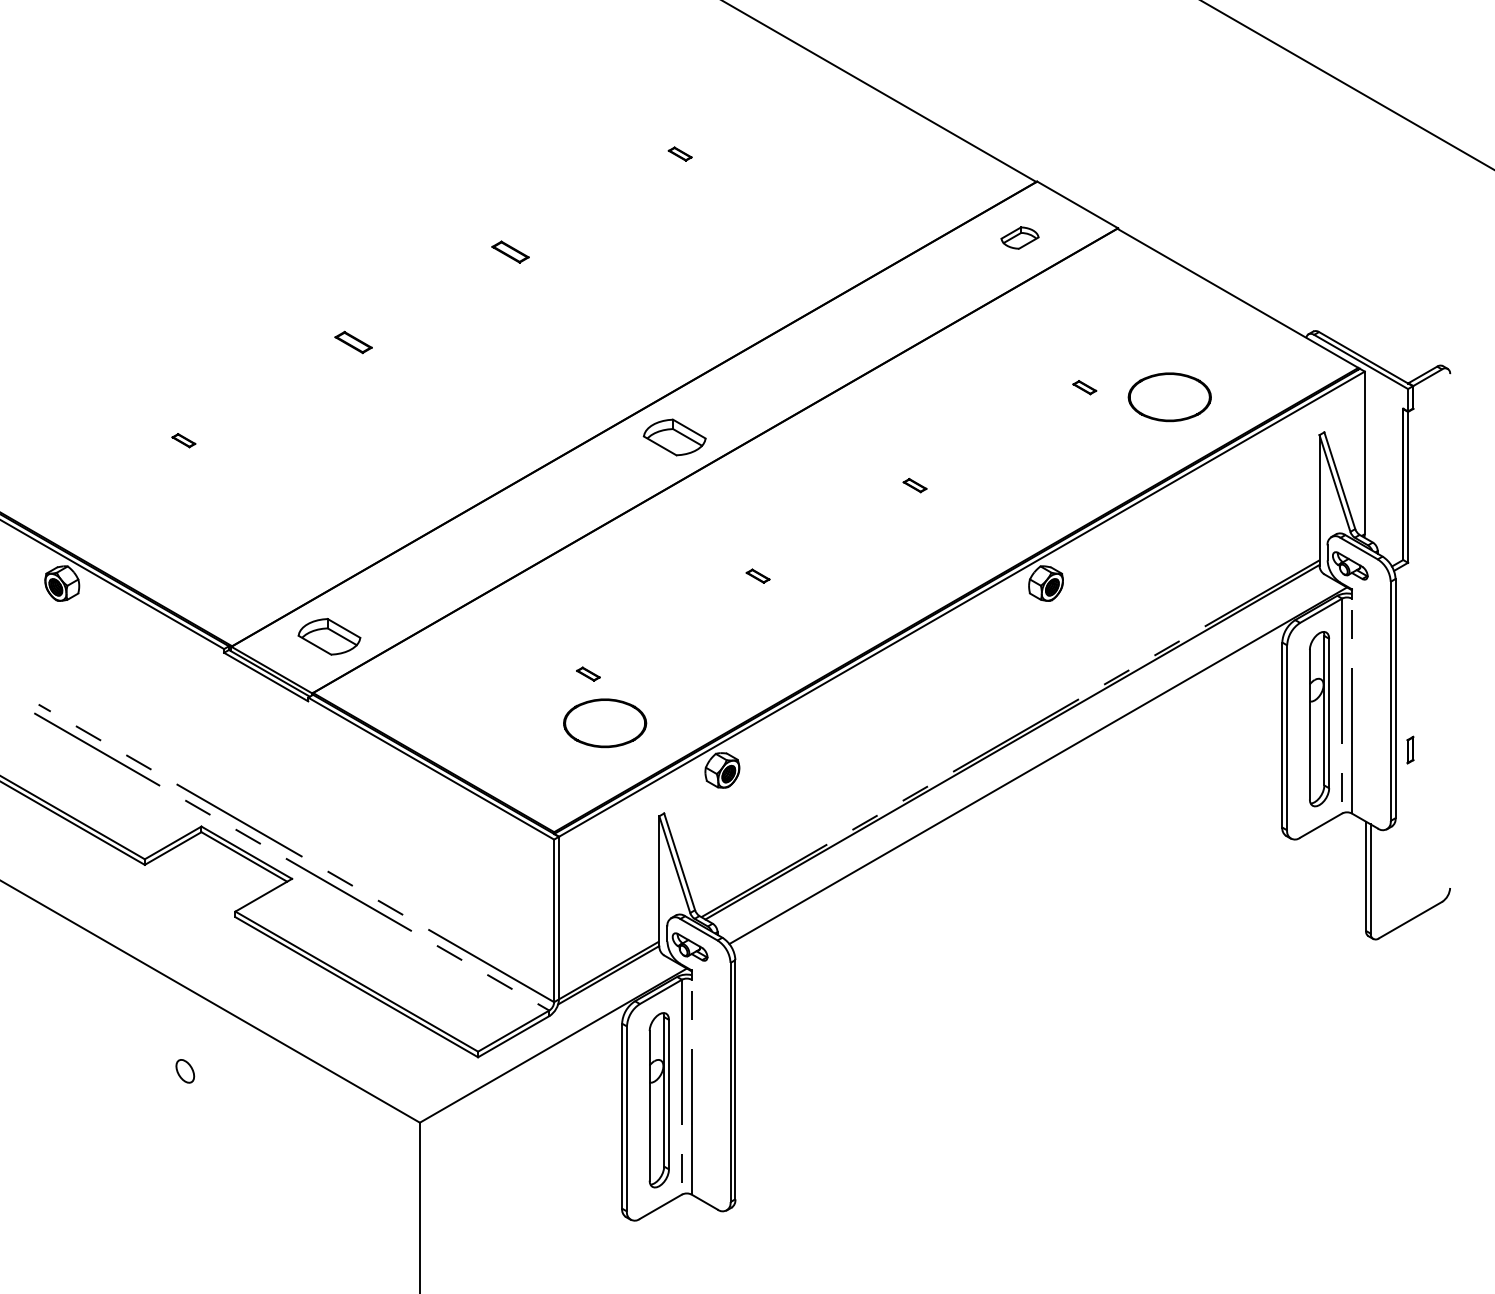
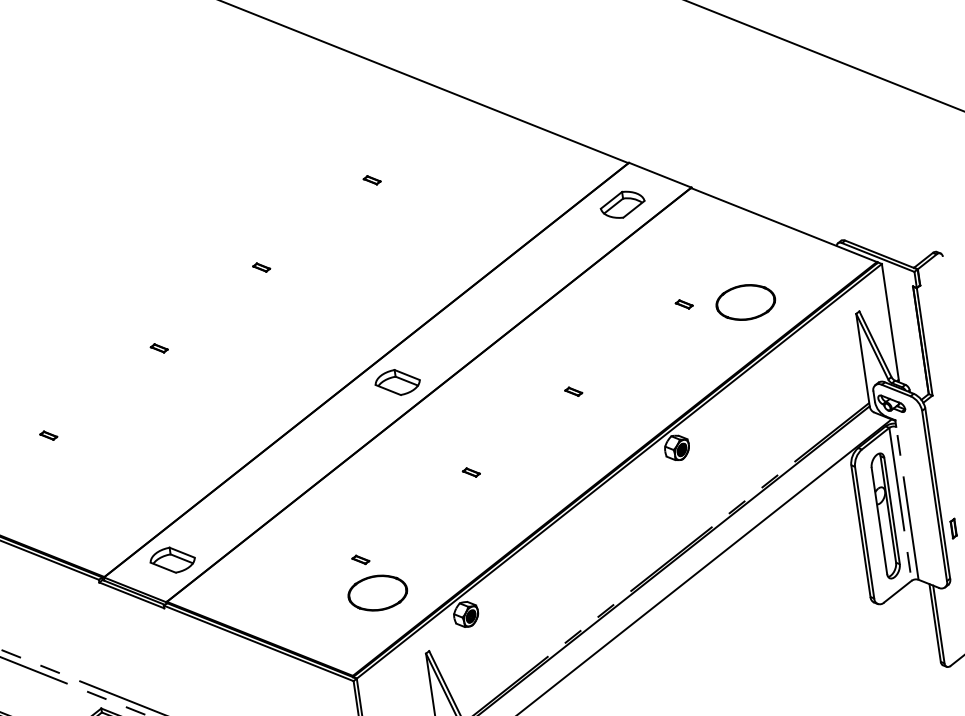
part: (1019, 237) -> (622, 204), size x1.67
part: (510, 251) -> (261, 267), size x0.62
part: (353, 342) -> (159, 348), size x0.62

